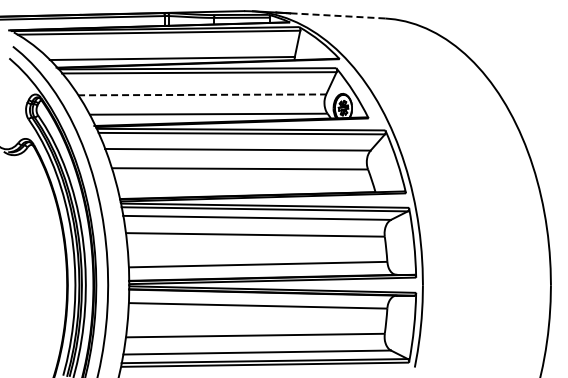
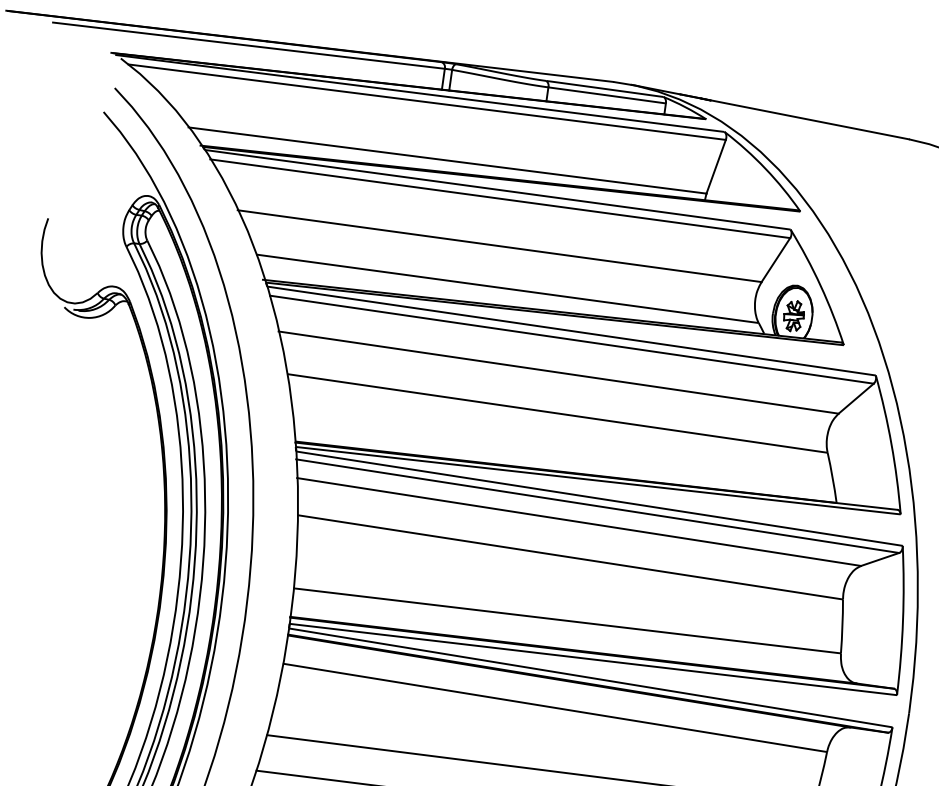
line: (335, 15) -> (804, 118), dashed -> solid
line: (202, 94) -> (500, 245), dashed -> solid

